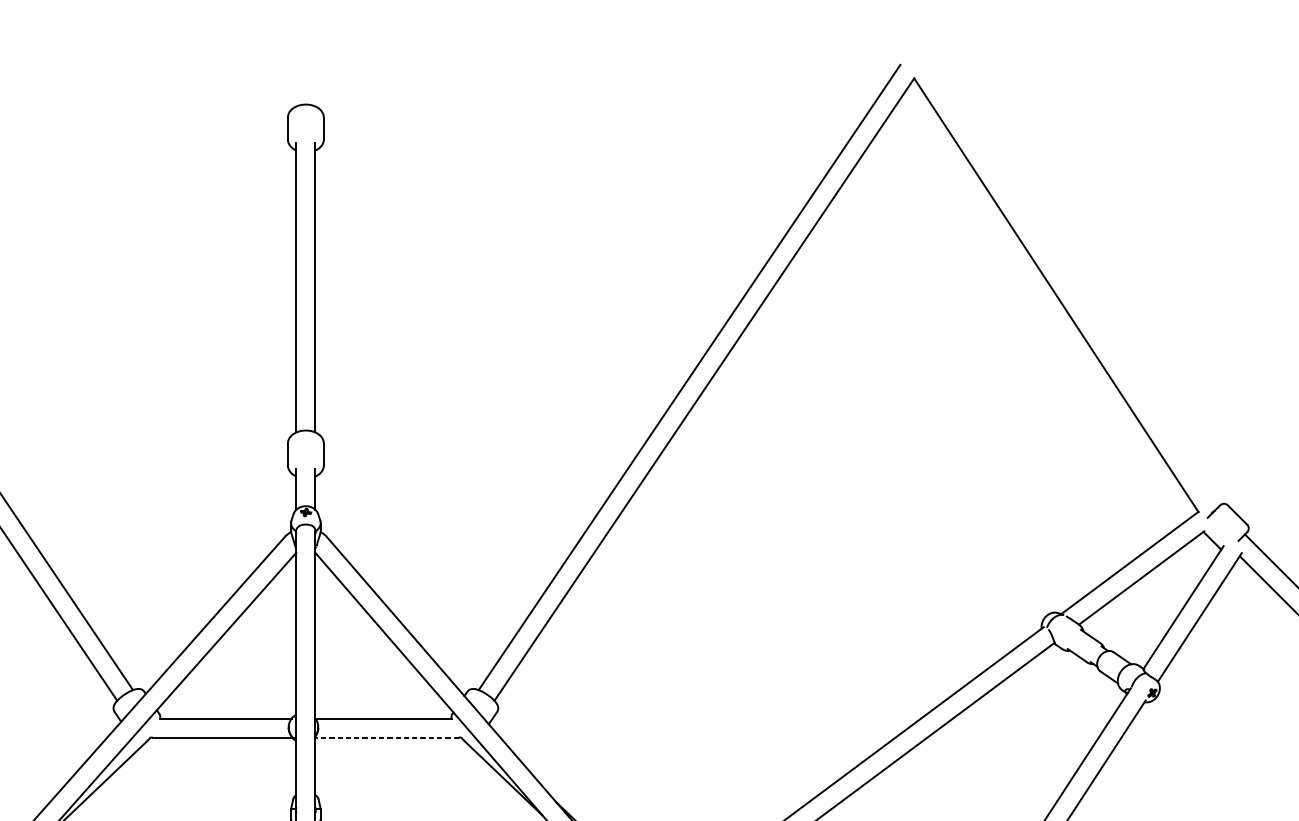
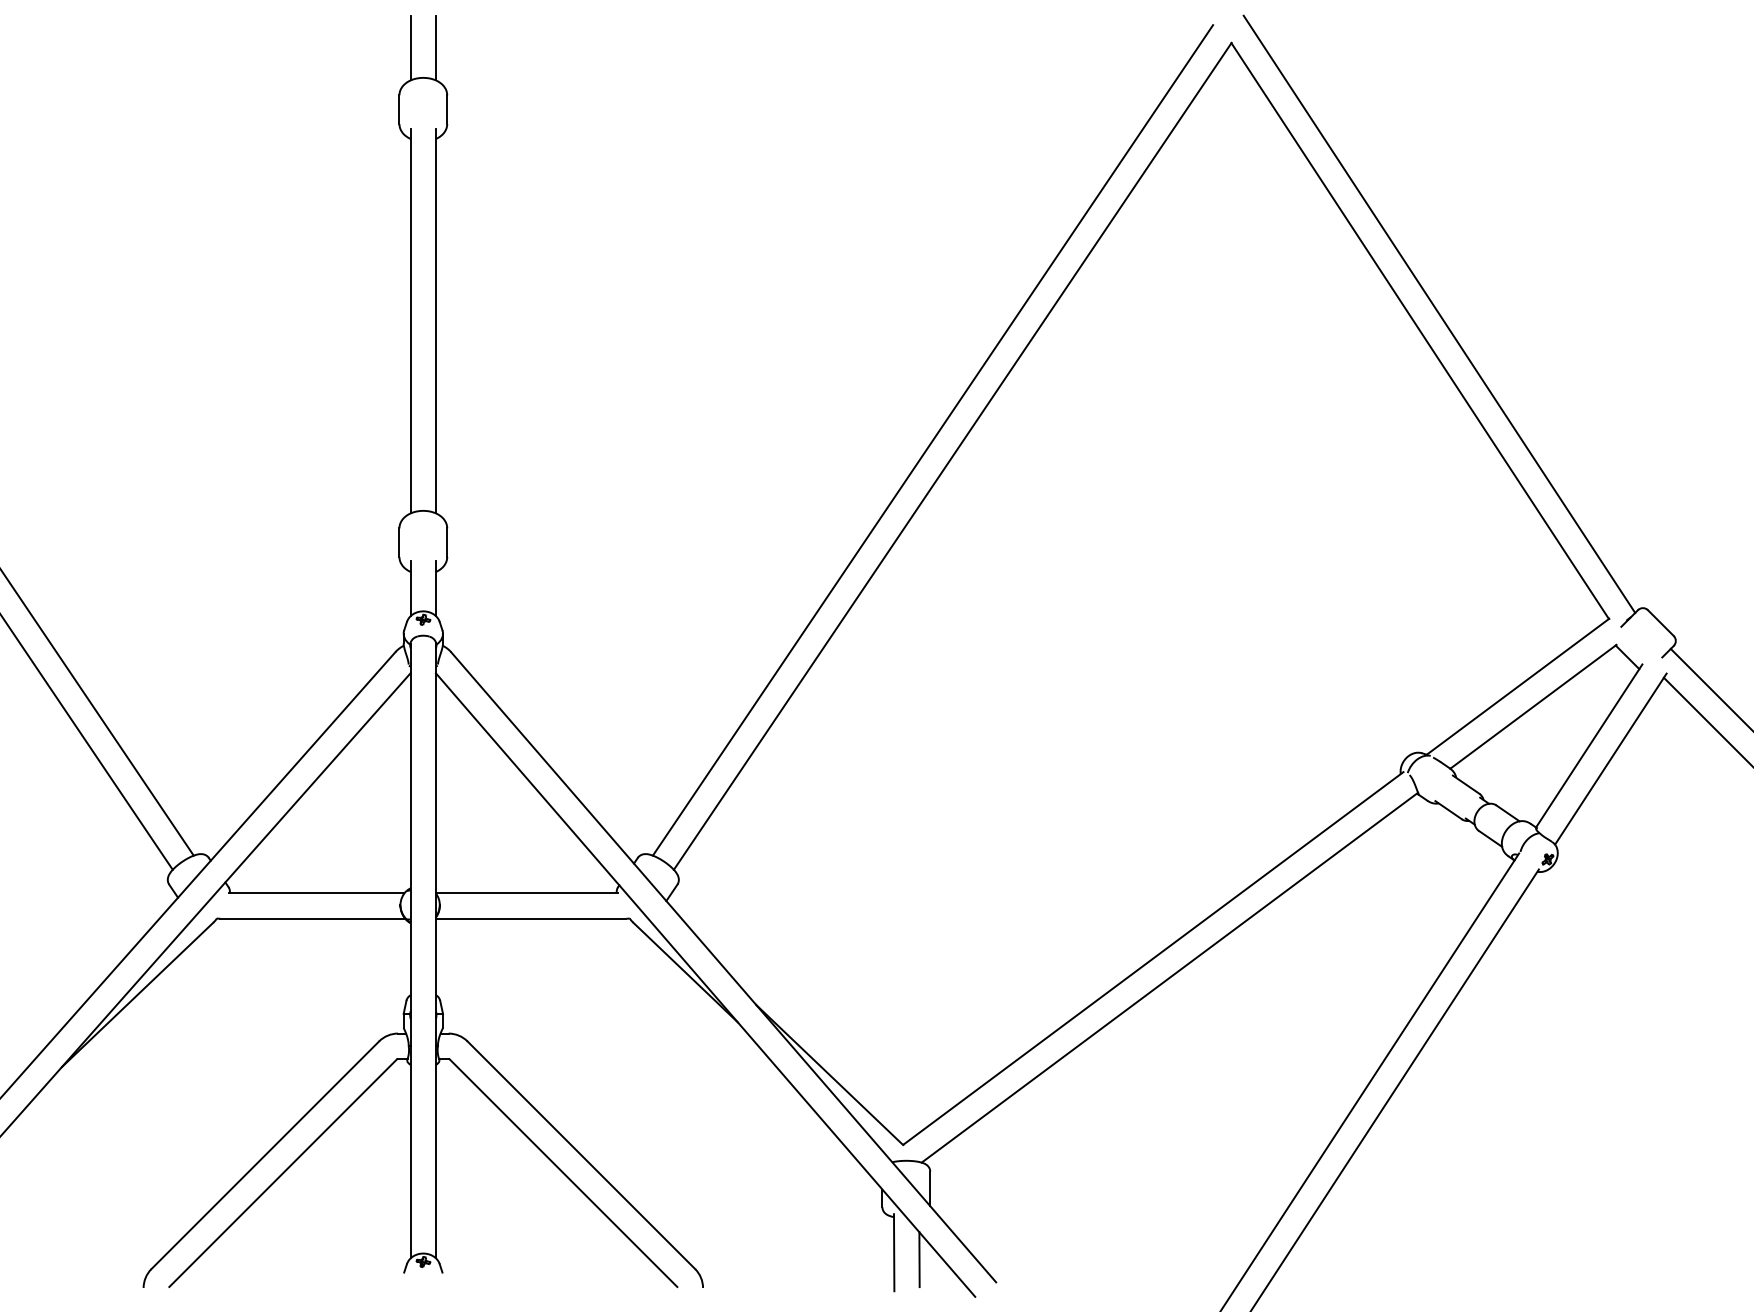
line: (296, 81) -> (410, 47), added
line: (315, 81) -> (435, 47), added
line: (1070, 281) -> (1439, 313), added
line: (386, 737) -> (530, 918), dashed -> solid

